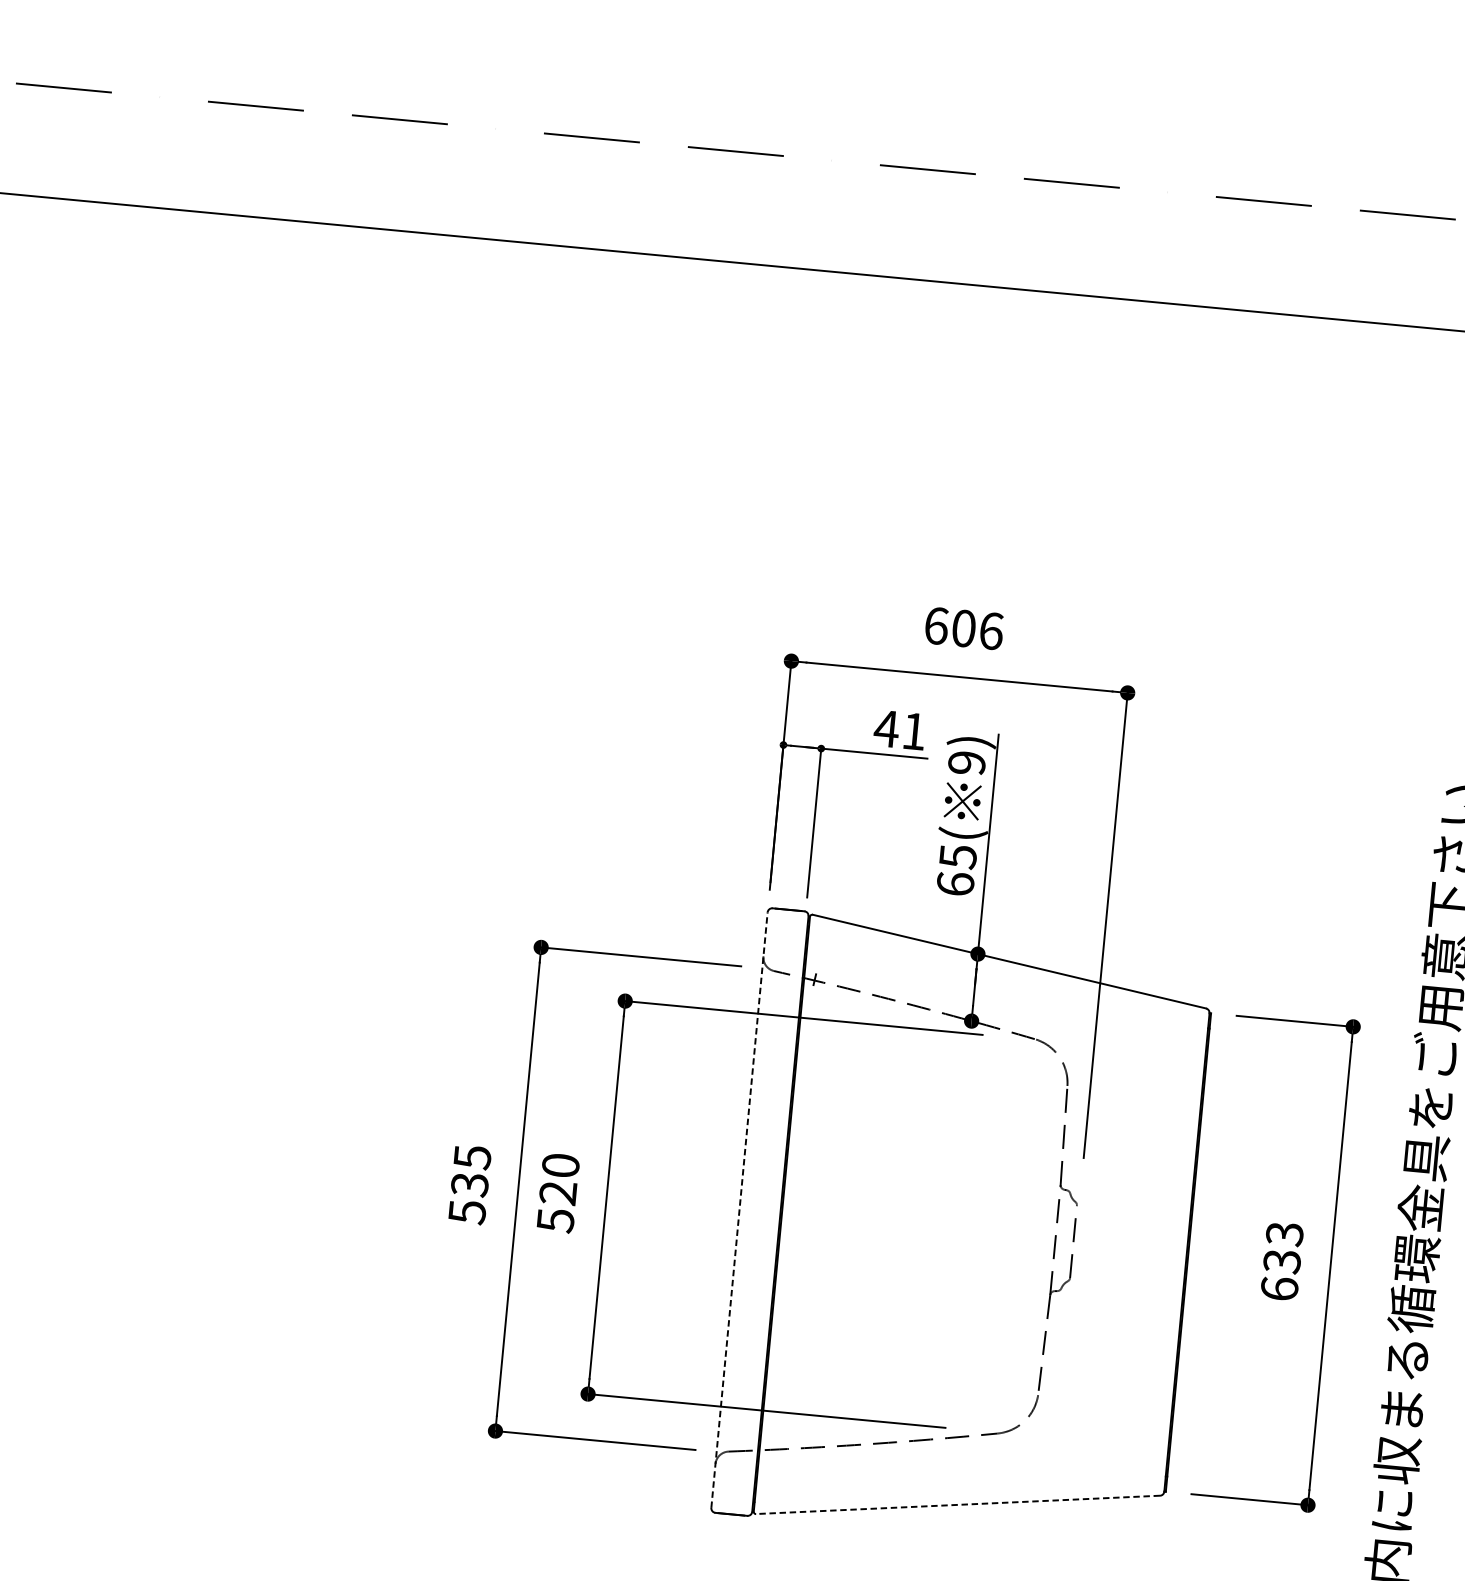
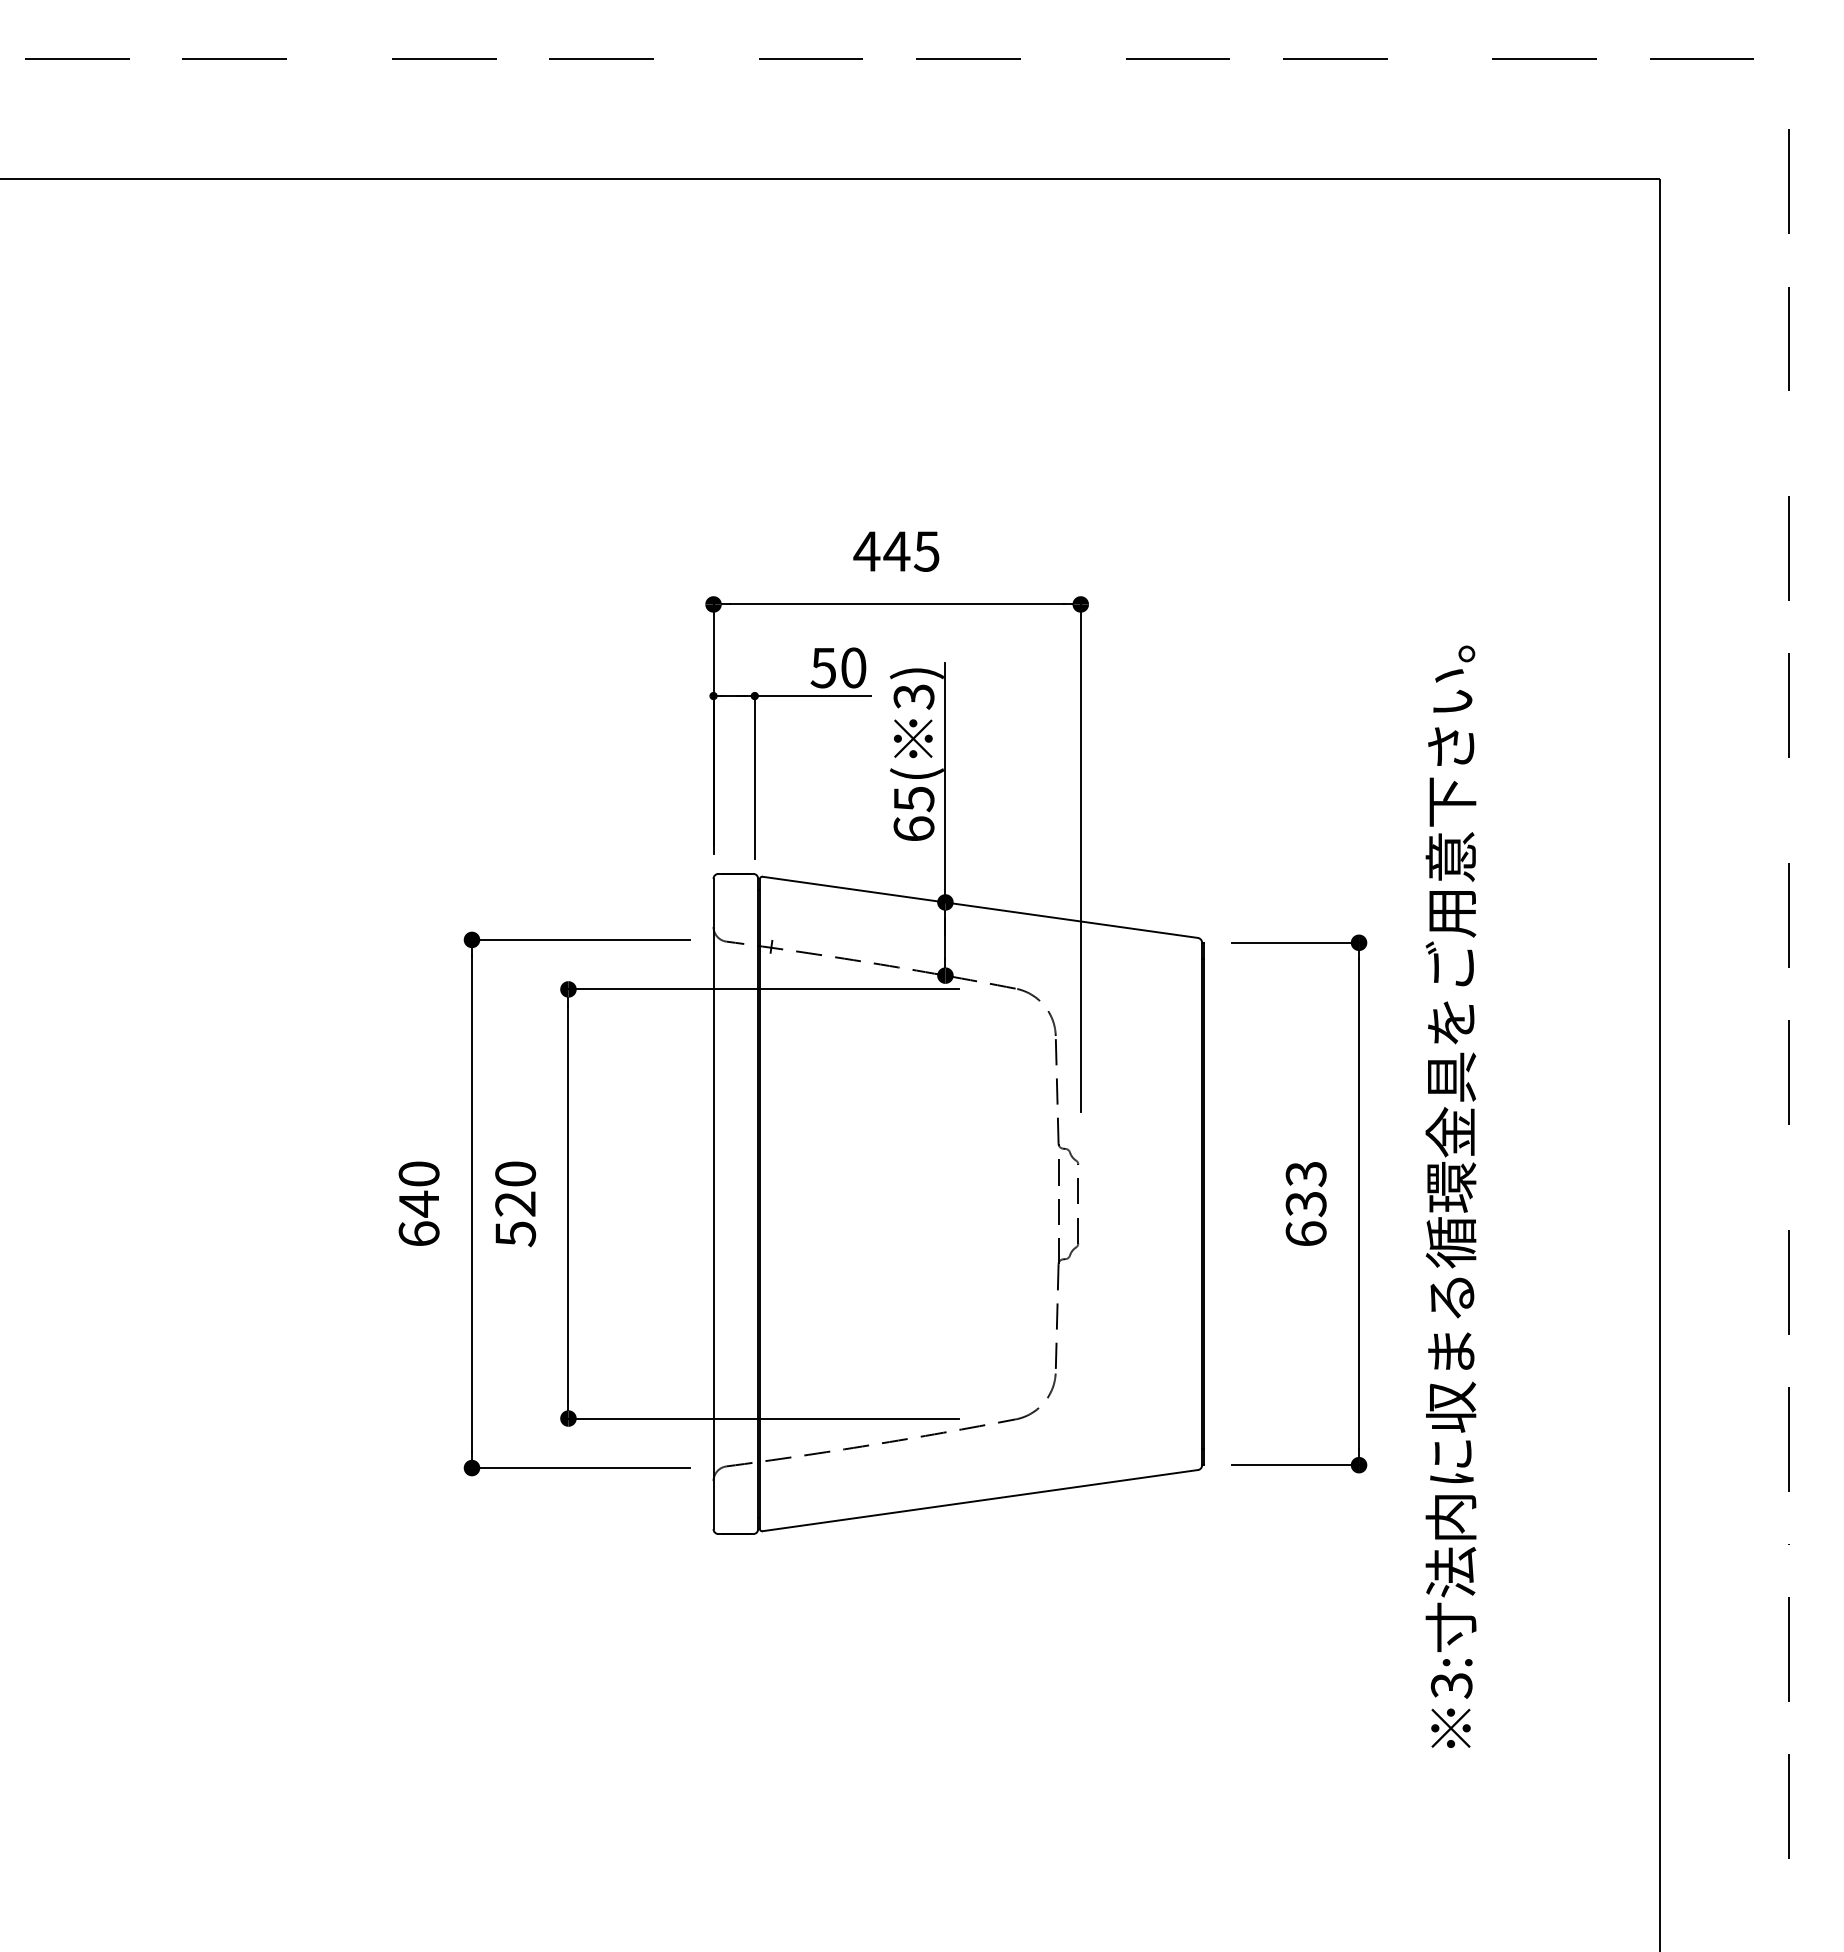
text: (963, 628) -> (896, 551), 606 -> 445
text: (900, 729) -> (838, 667), 41 -> 50
text: (966, 762) -> (913, 696), 9) -> 3)
text: (469, 1185) -> (418, 1204), 535 -> 640
line: (739, 1209) -> (713, 1203), dashed -> solid
line: (958, 1504) -> (980, 1500), dashed -> solid

